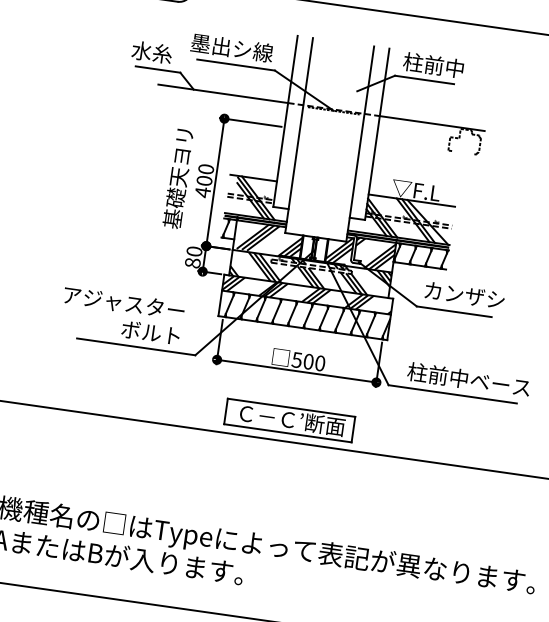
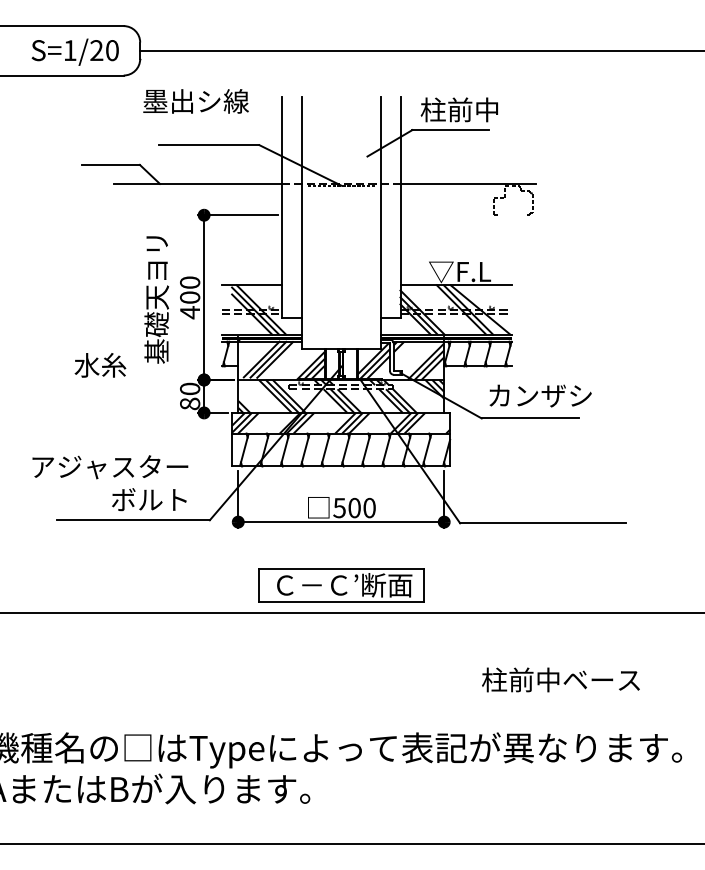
text: (231, 48) -> (195, 101), moved
text: (152, 52) -> (100, 365), moved
text: (468, 379) -> (560, 679), moved

